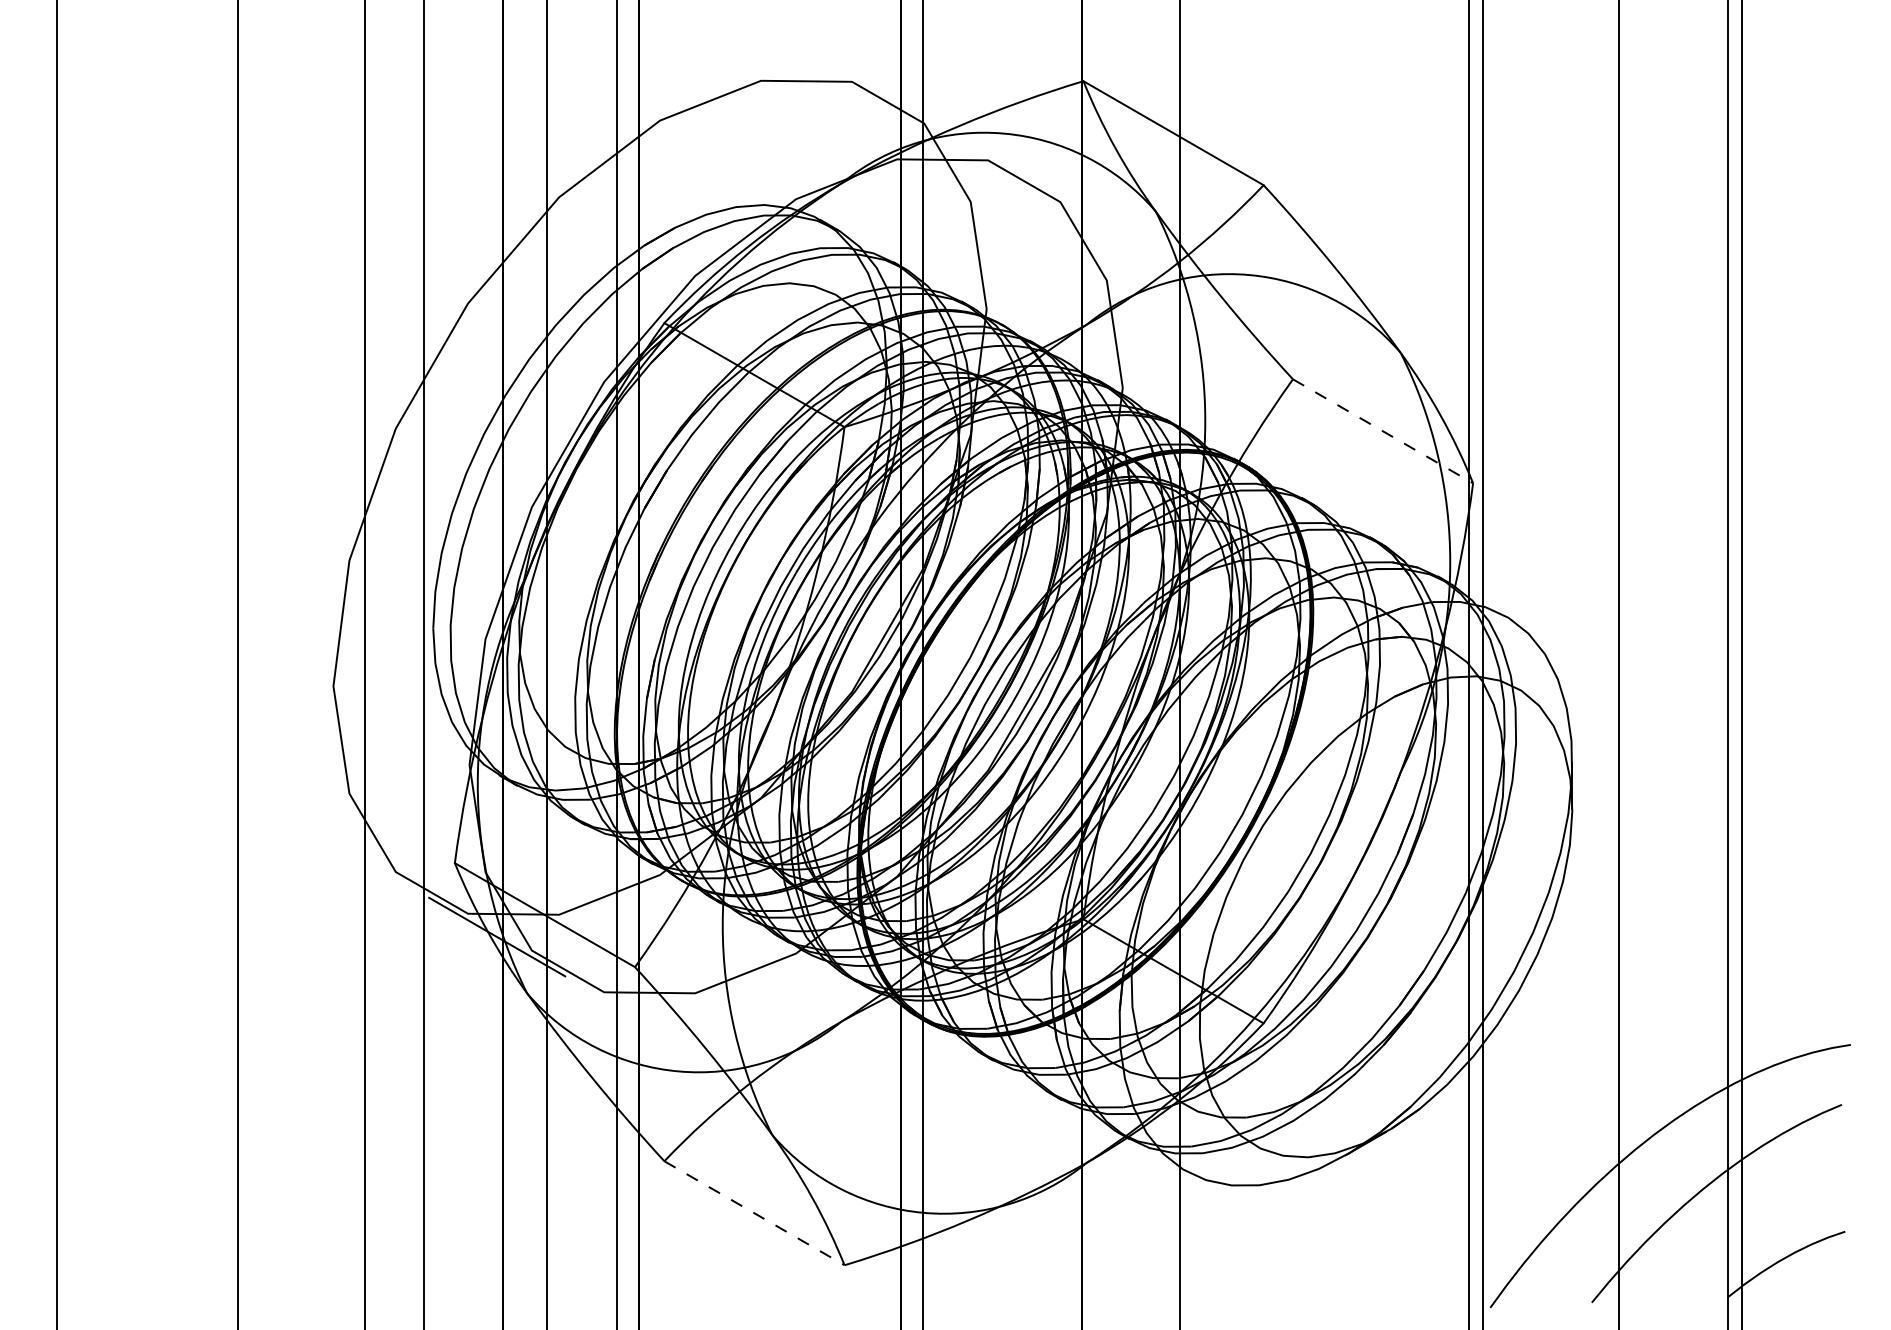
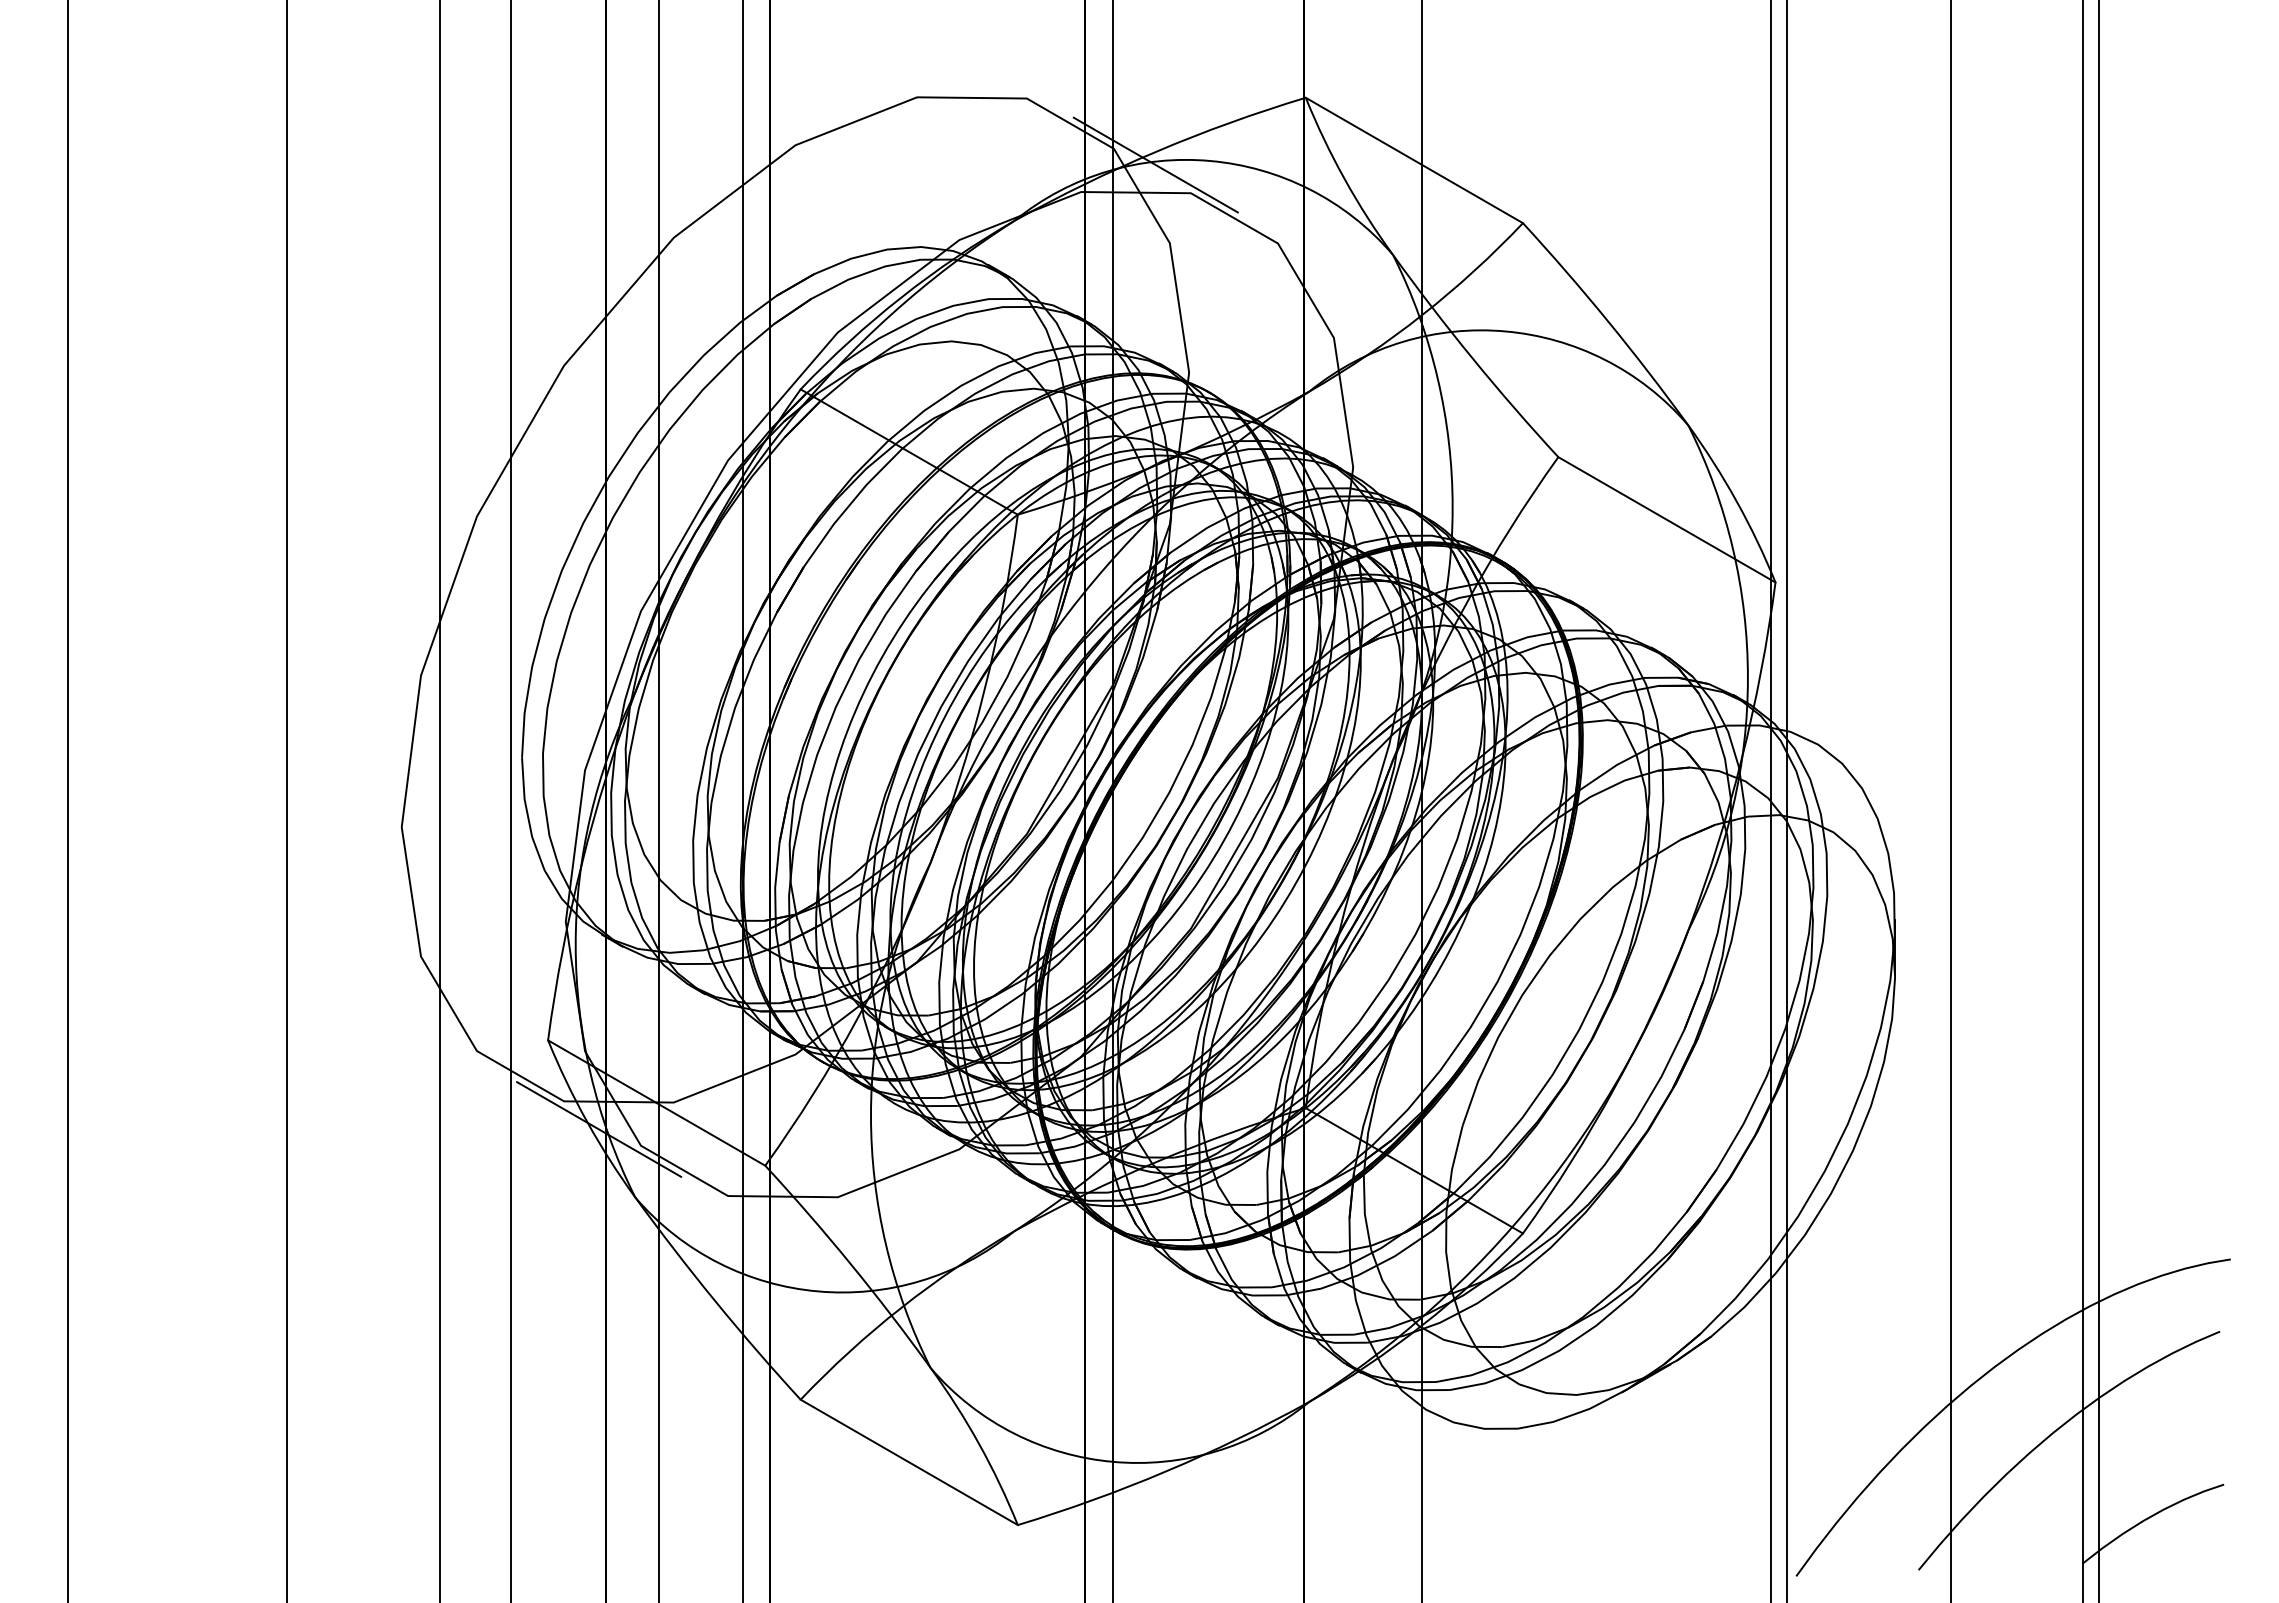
line: (958, 136) -> (1155, 164), added
line: (1383, 431) -> (1667, 520), dashed -> solid
line: (754, 1213) -> (909, 1462), dashed -> solid

